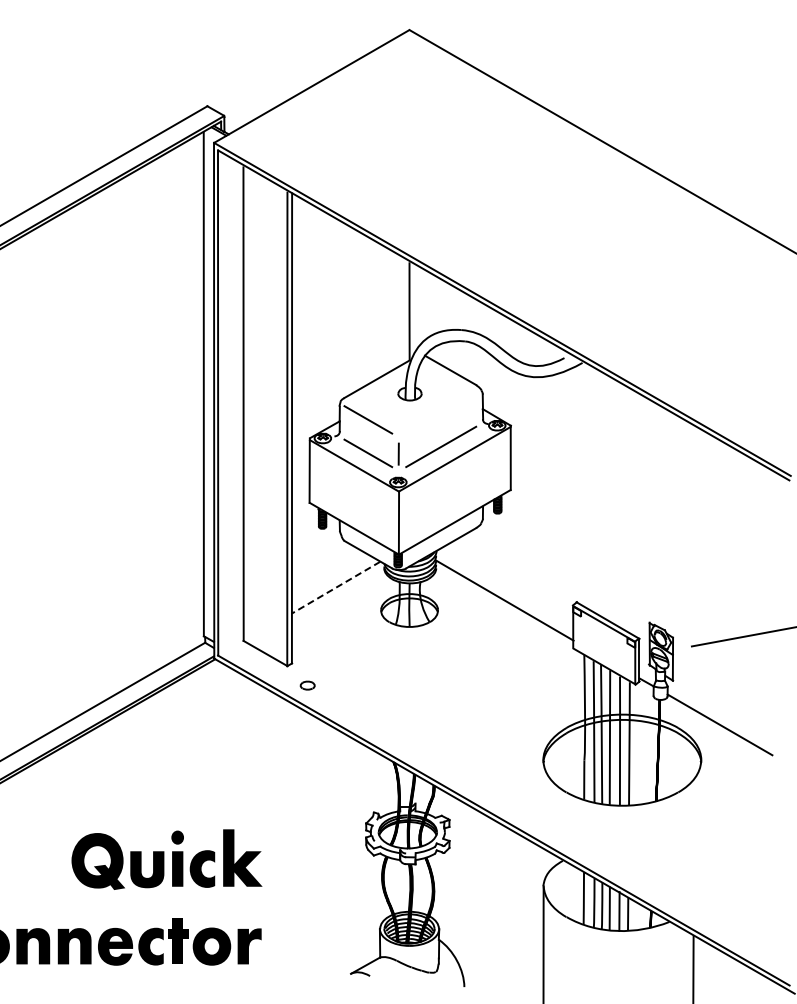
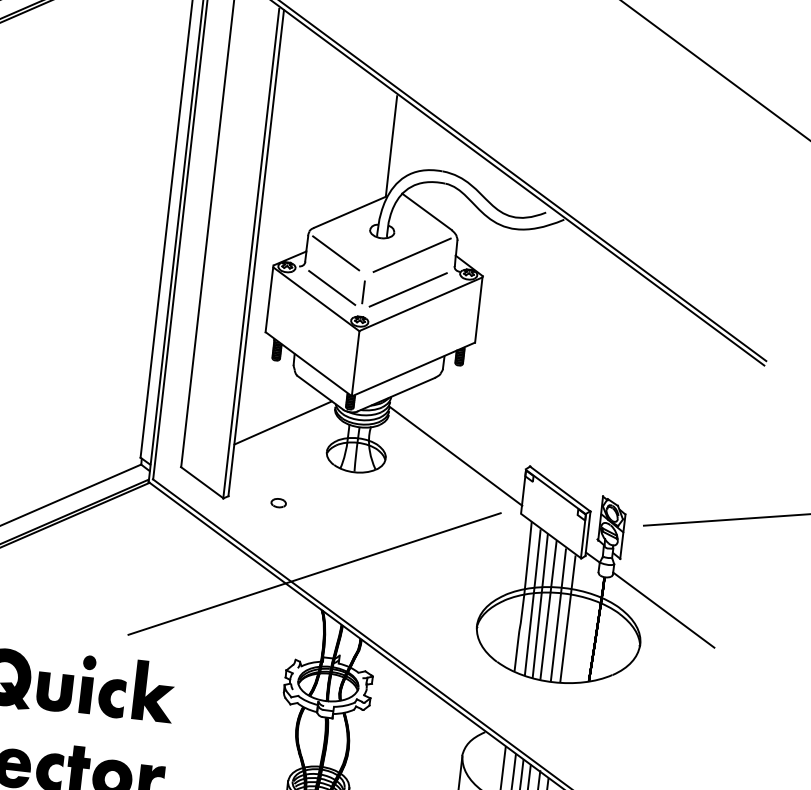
line: (441, 413) -> (412, 255), added
line: (335, 587) -> (282, 422), dashed -> solid
part: (307, 685) -> (278, 502), moved
line: (382, 728) -> (314, 574), added

